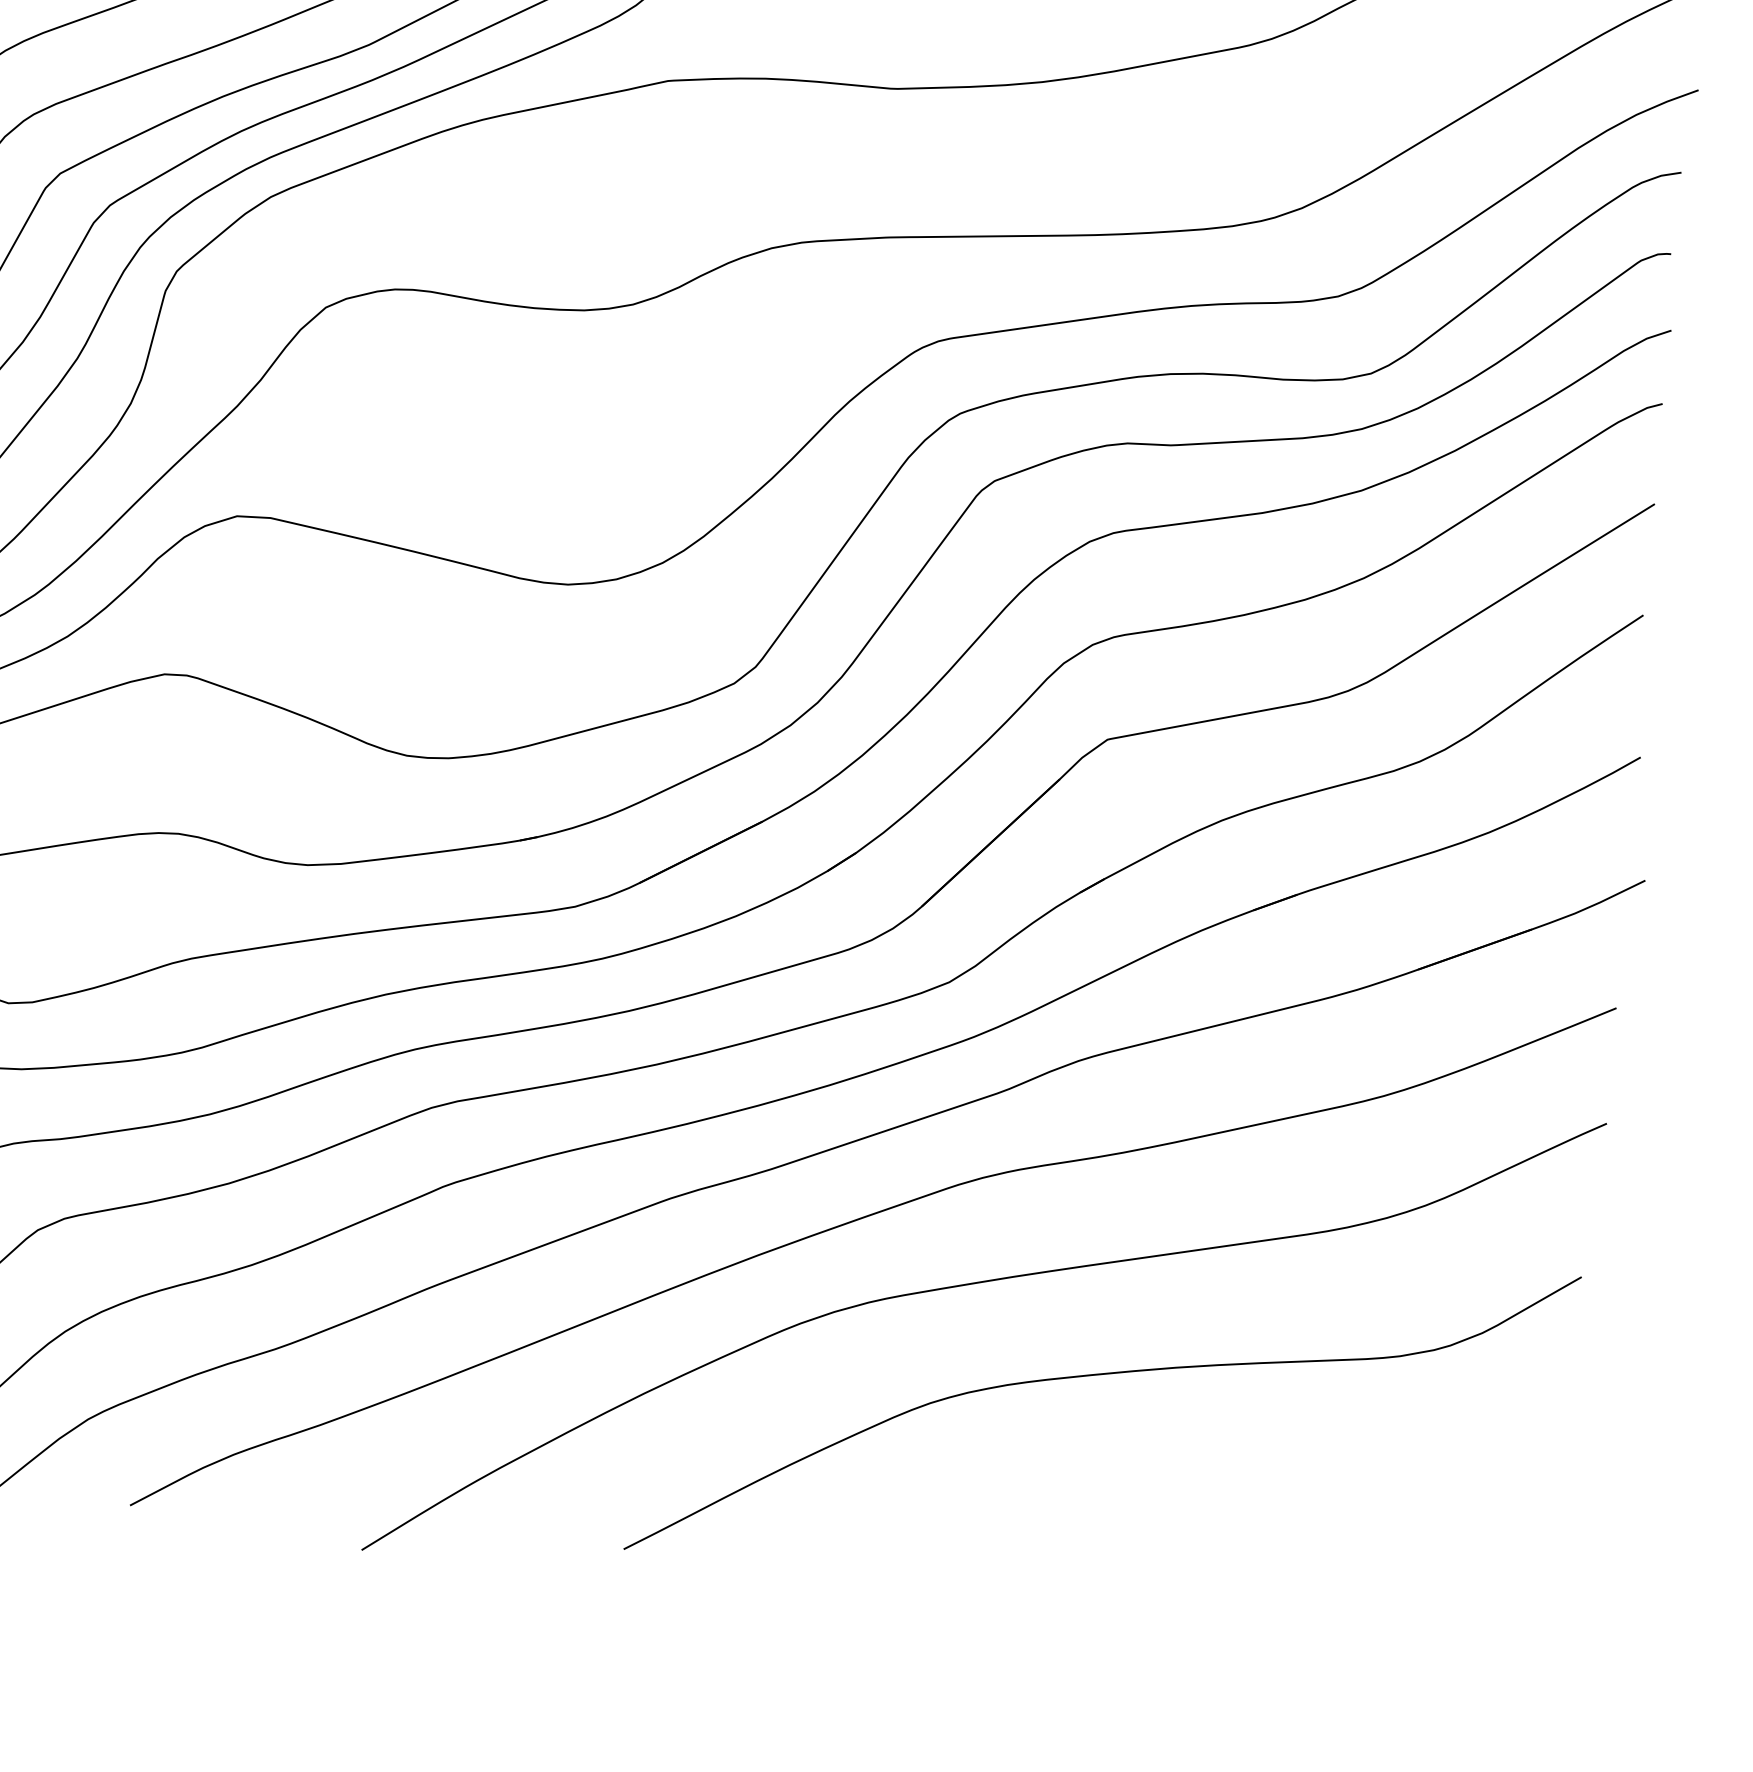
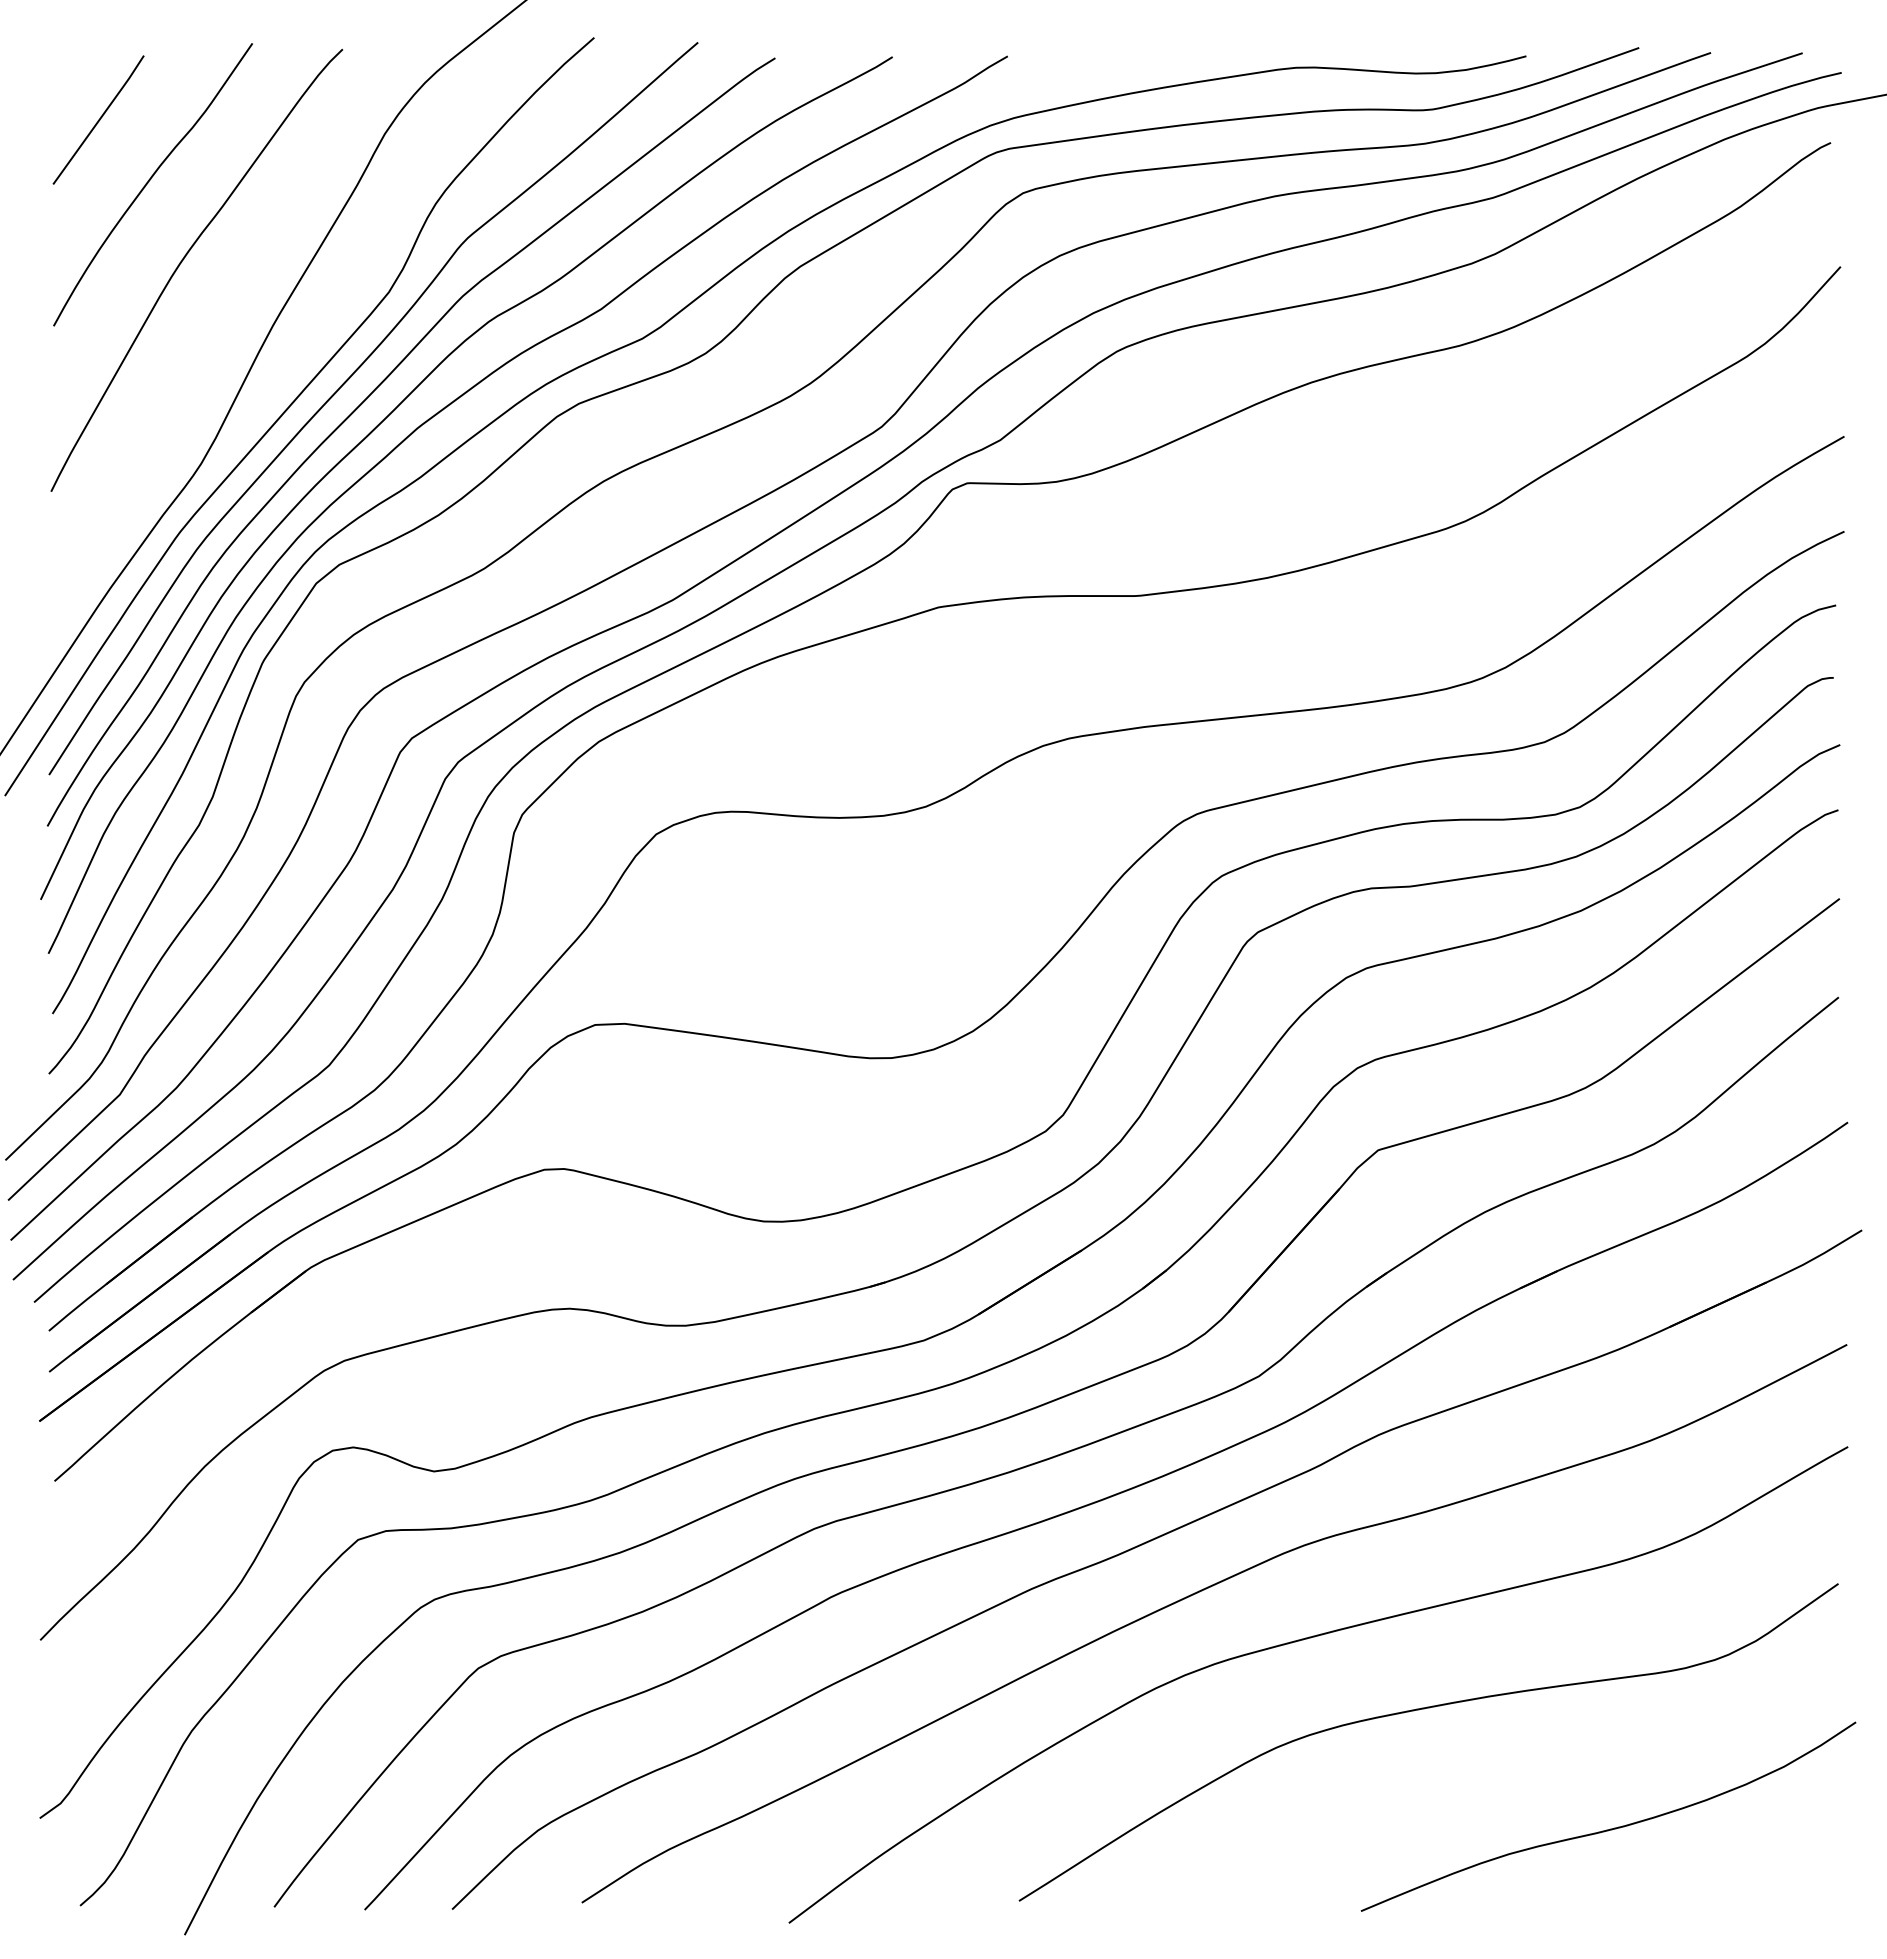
curve: (1298, 1529) -> (1610, 1828), added

